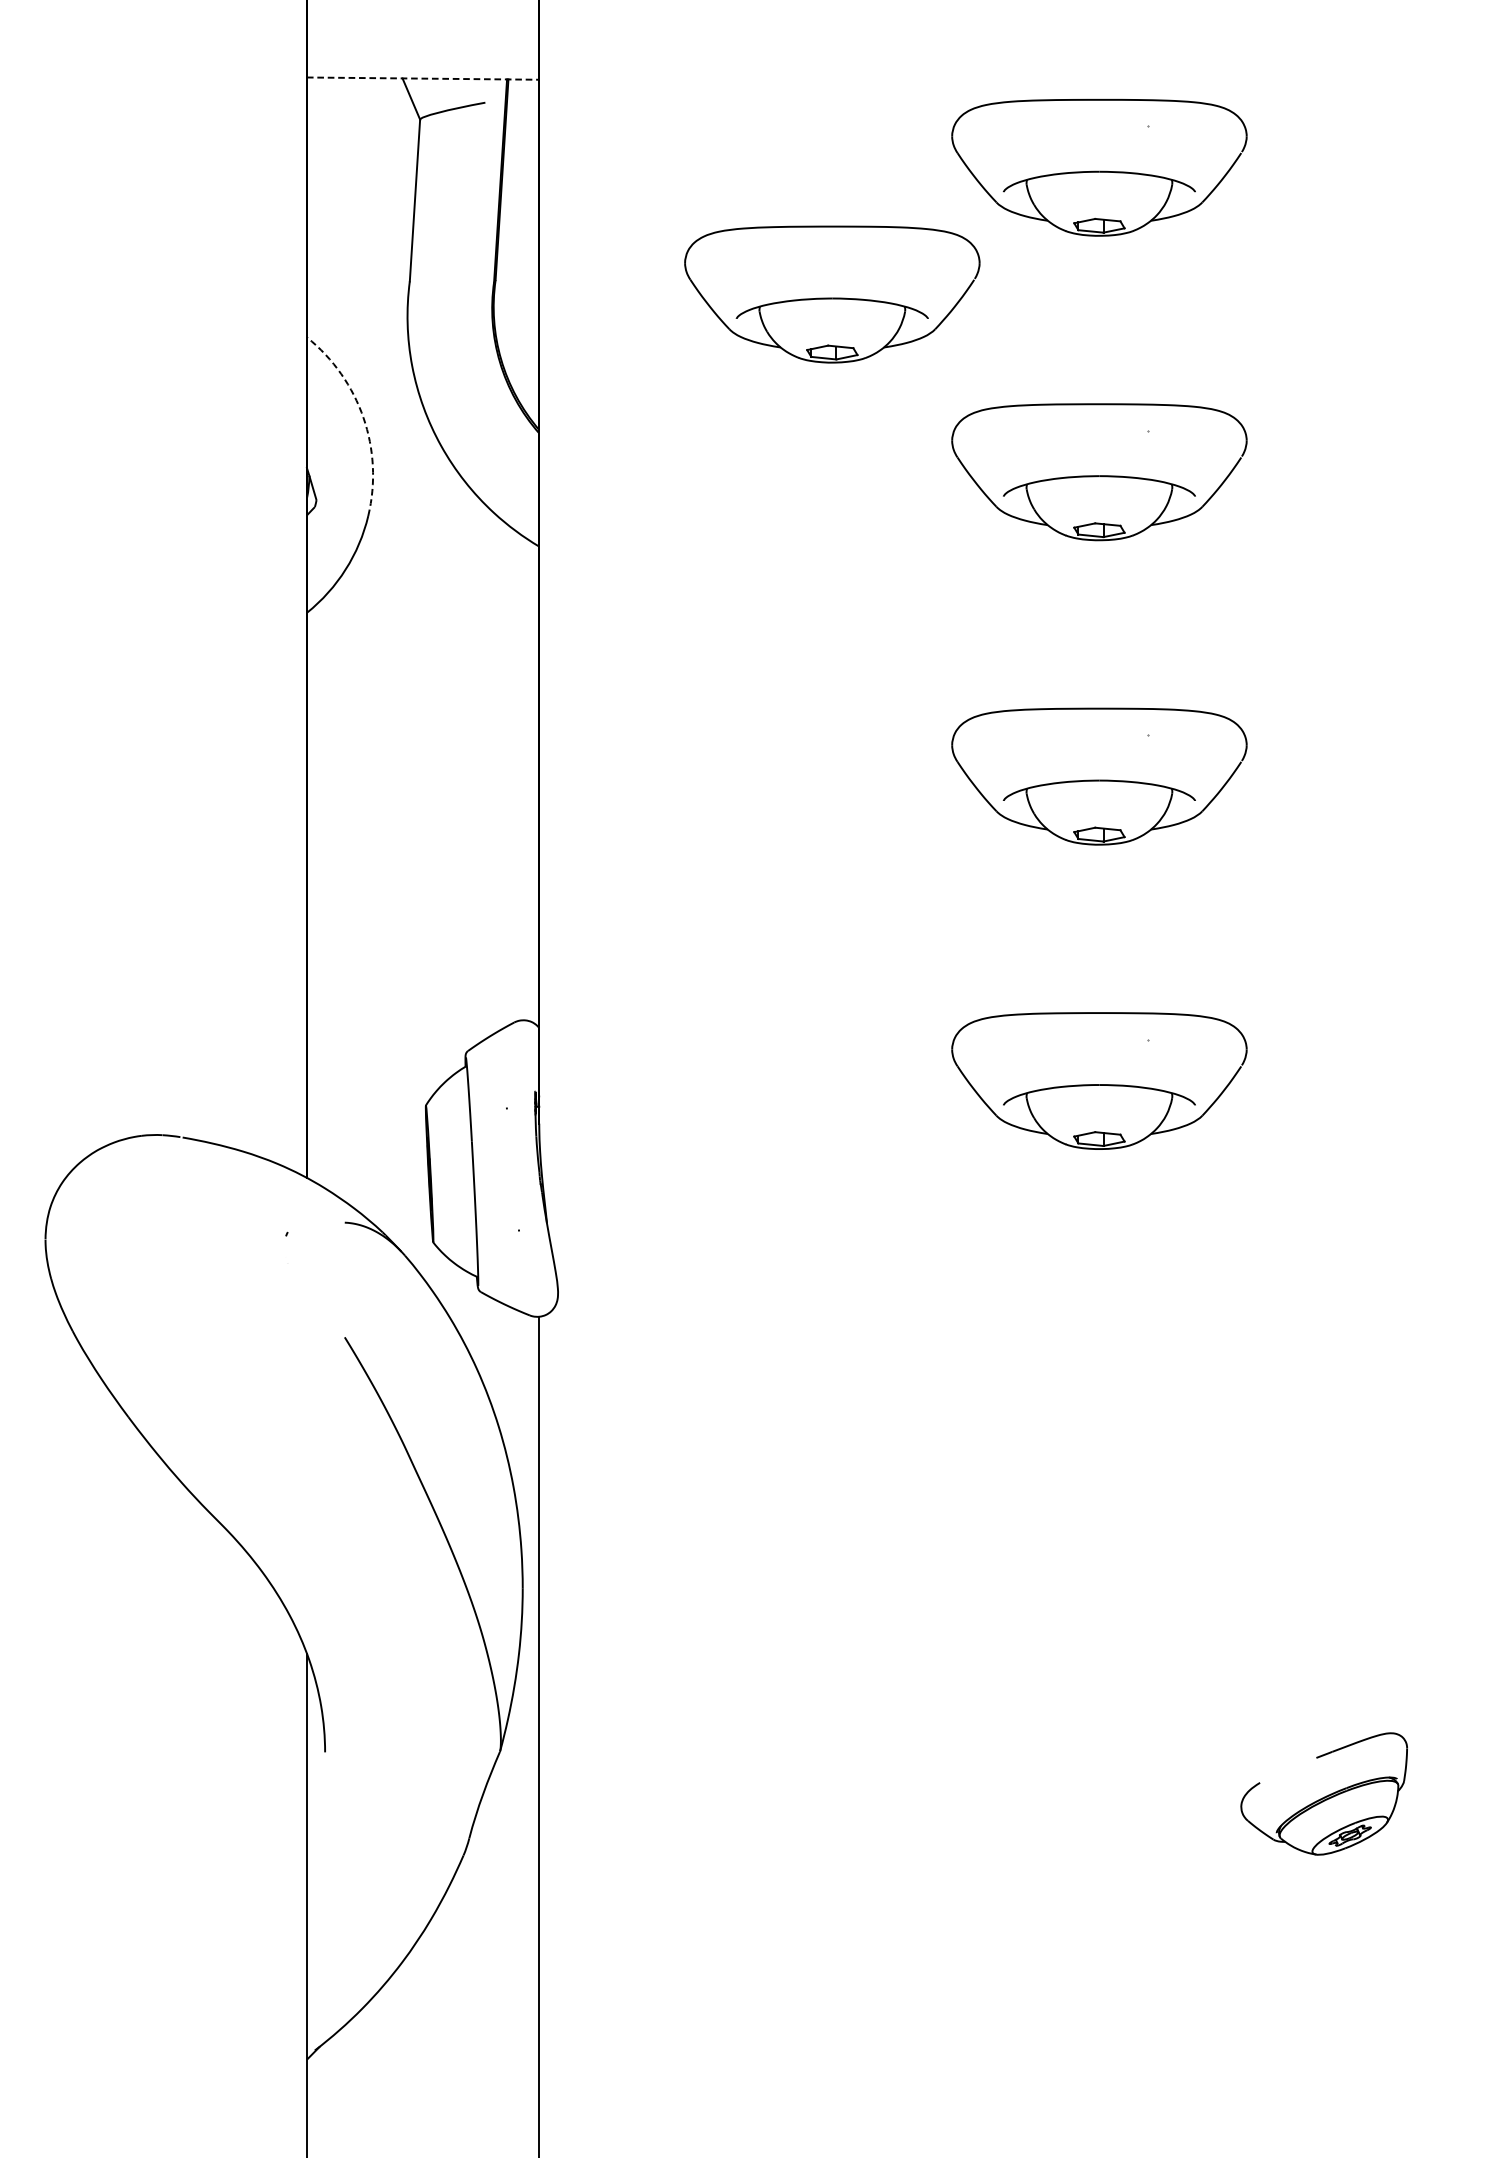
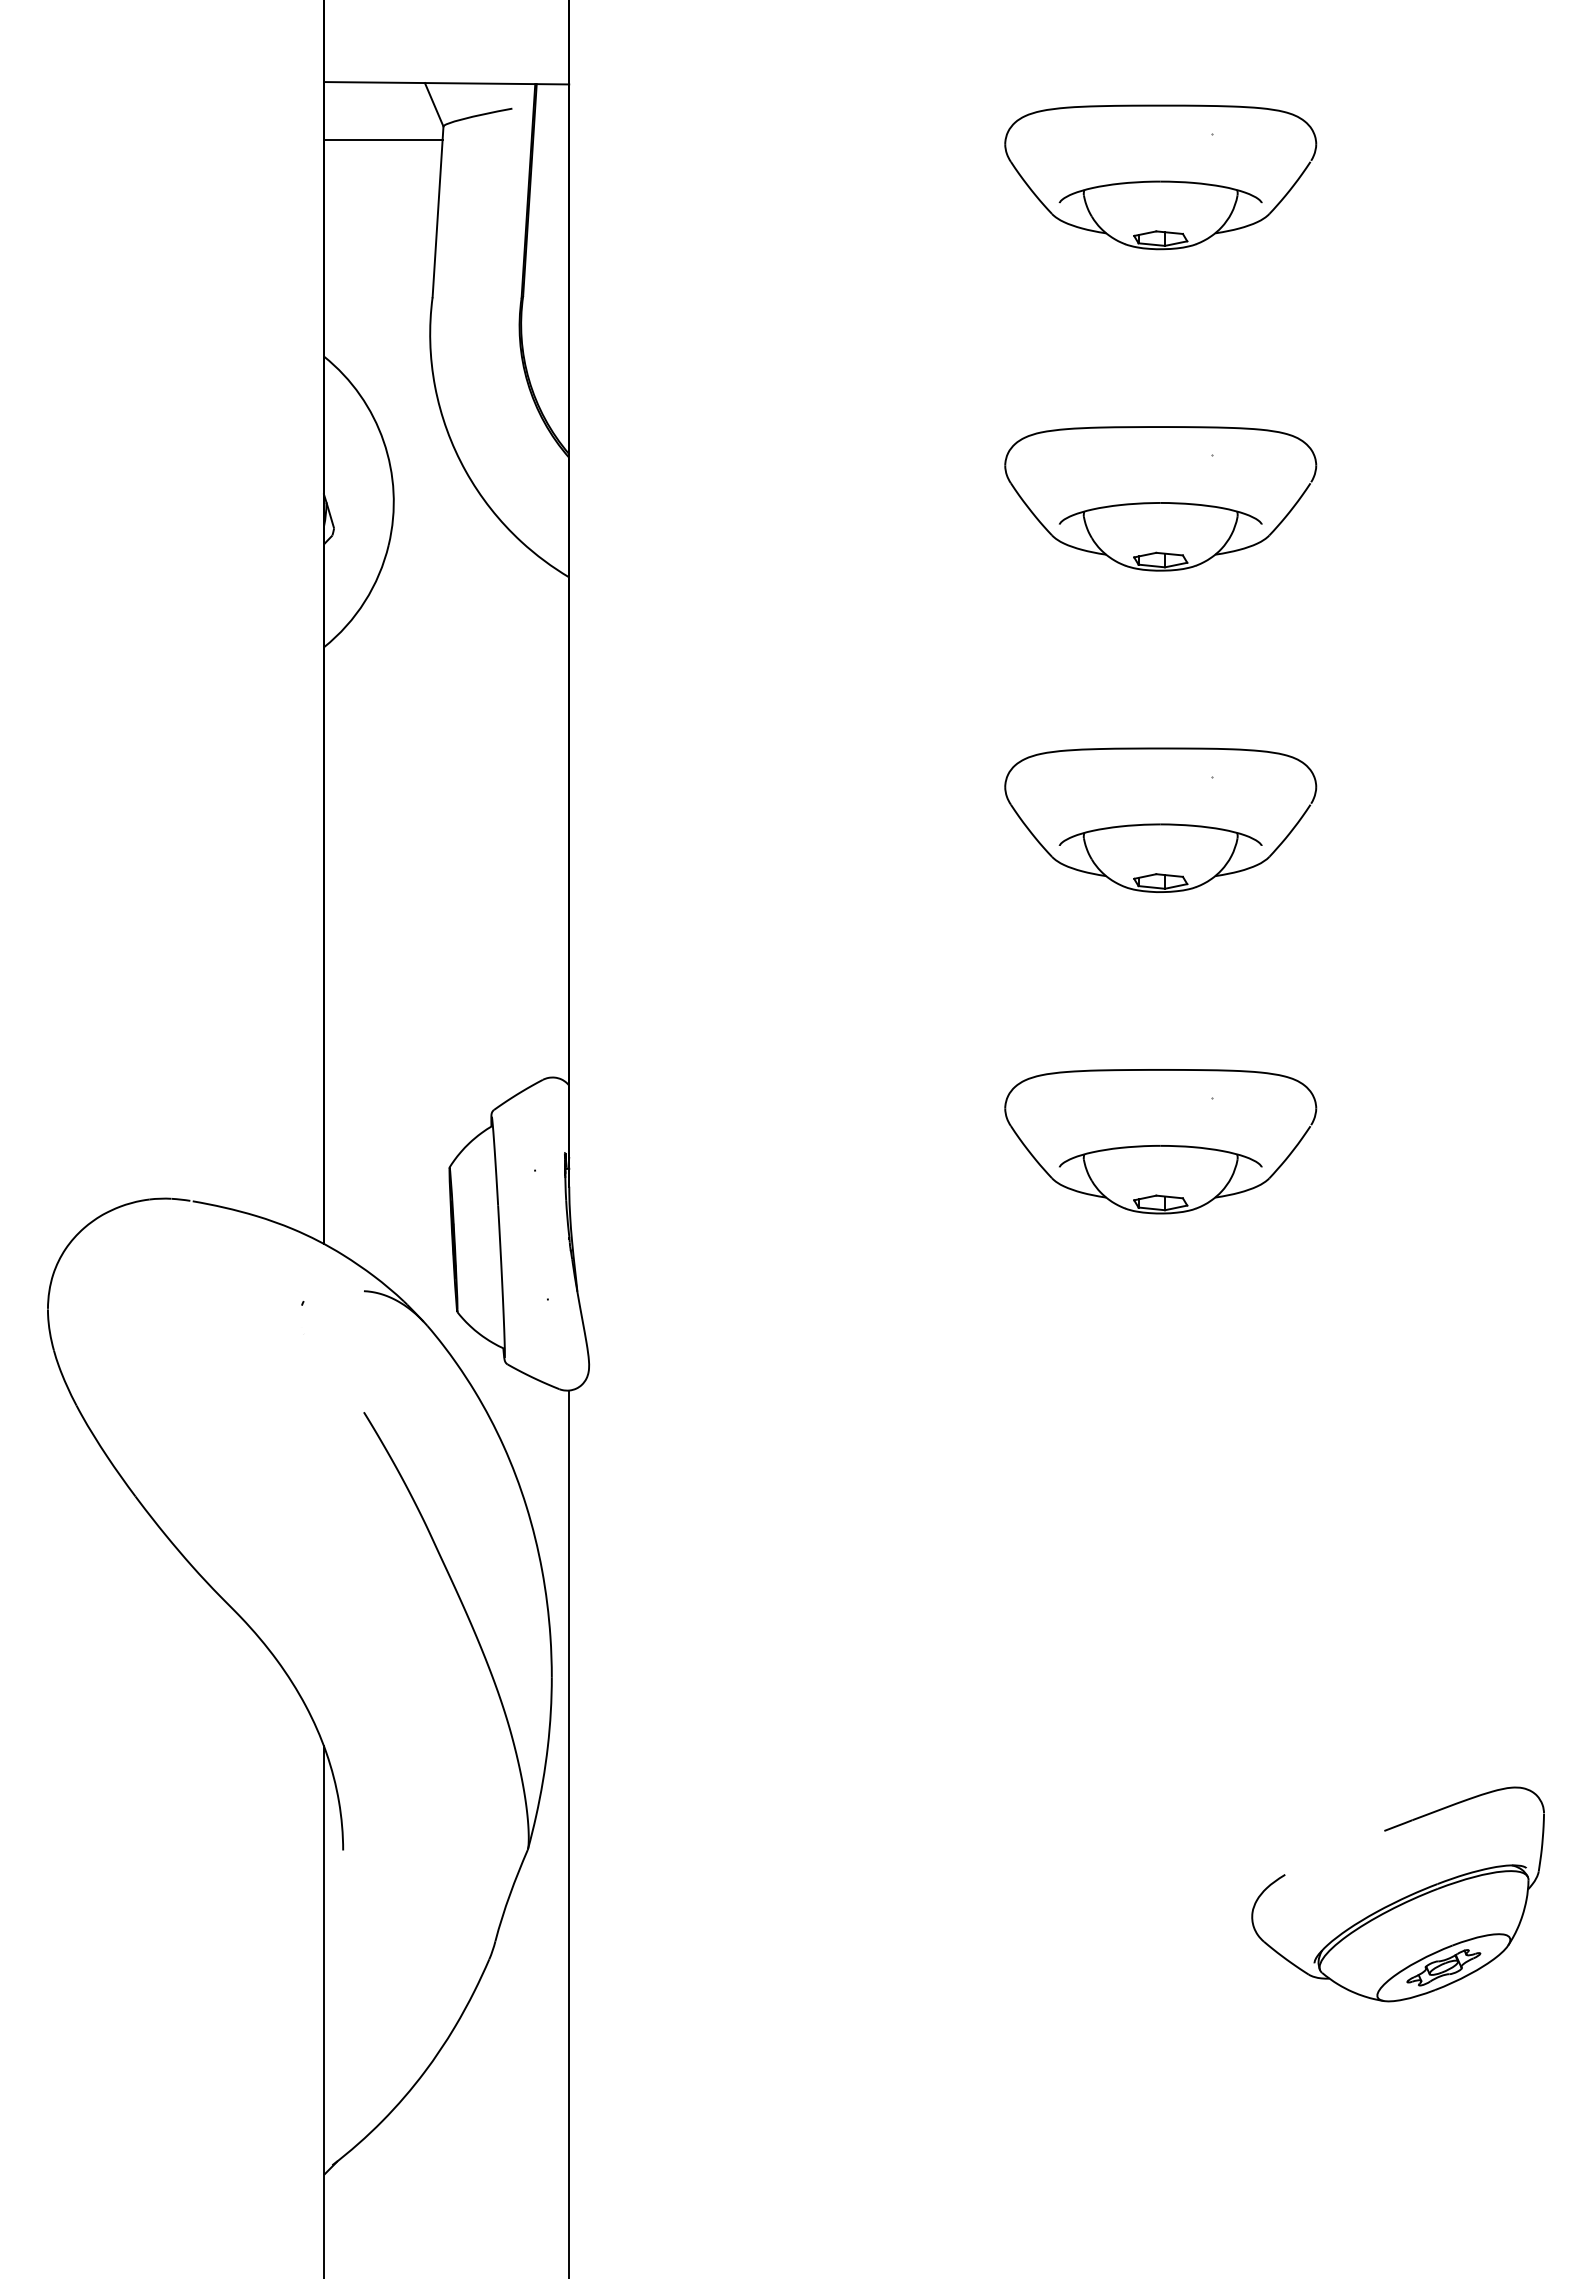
line: (422, 78) -> (446, 83), dashed -> solid
line: (362, 131) -> (382, 139), added
part: (832, 293) -> (878, 310), removed
arc: (363, 417) -> (383, 441), dashed -> solid
part: (1323, 1794) -> (1397, 1894), size x1.67

